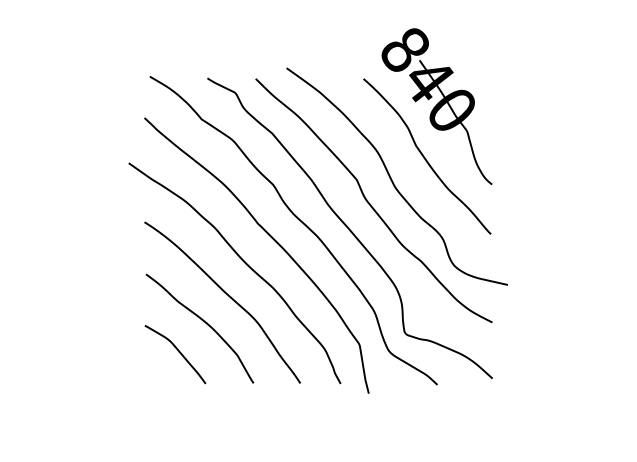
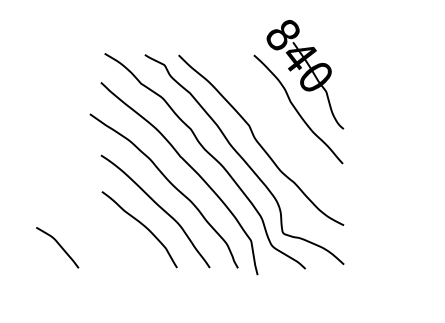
curve: (392, 179) -> (274, 125), removed
curve: (176, 351) -> (58, 245), moved

